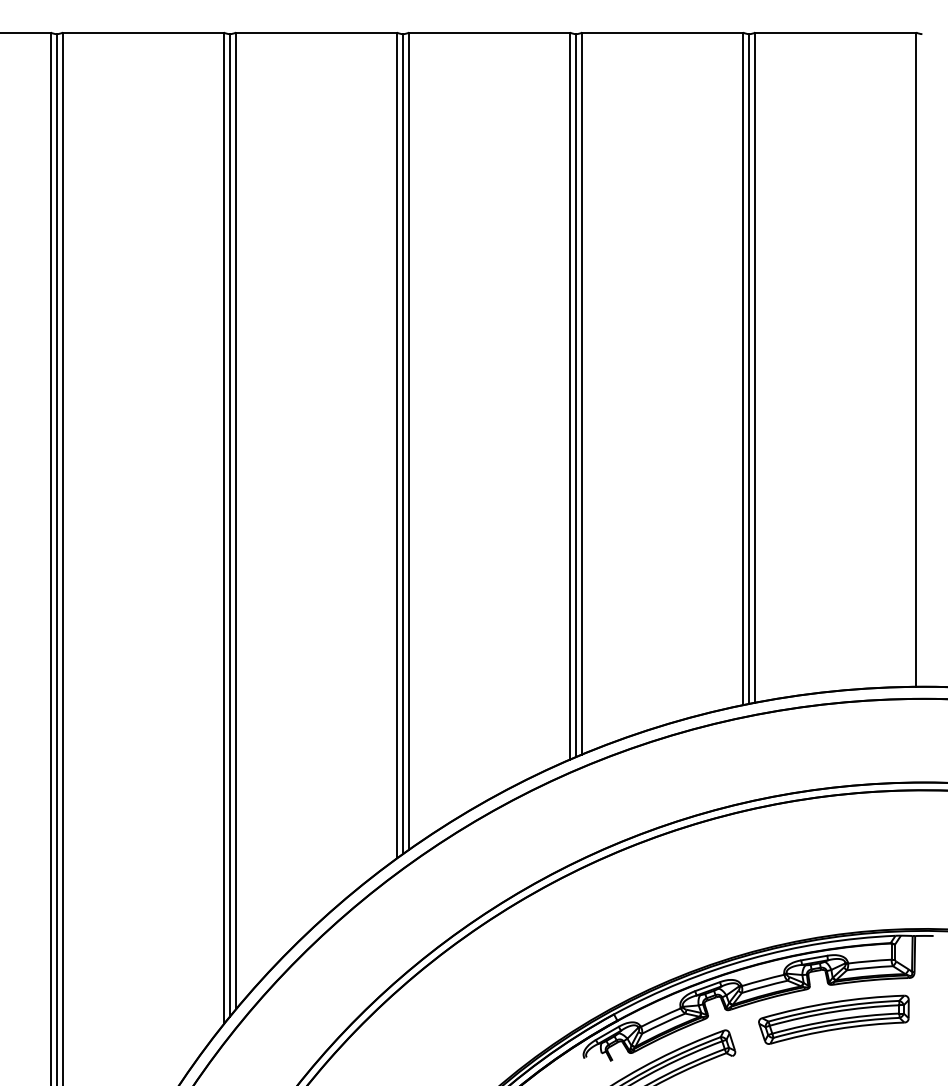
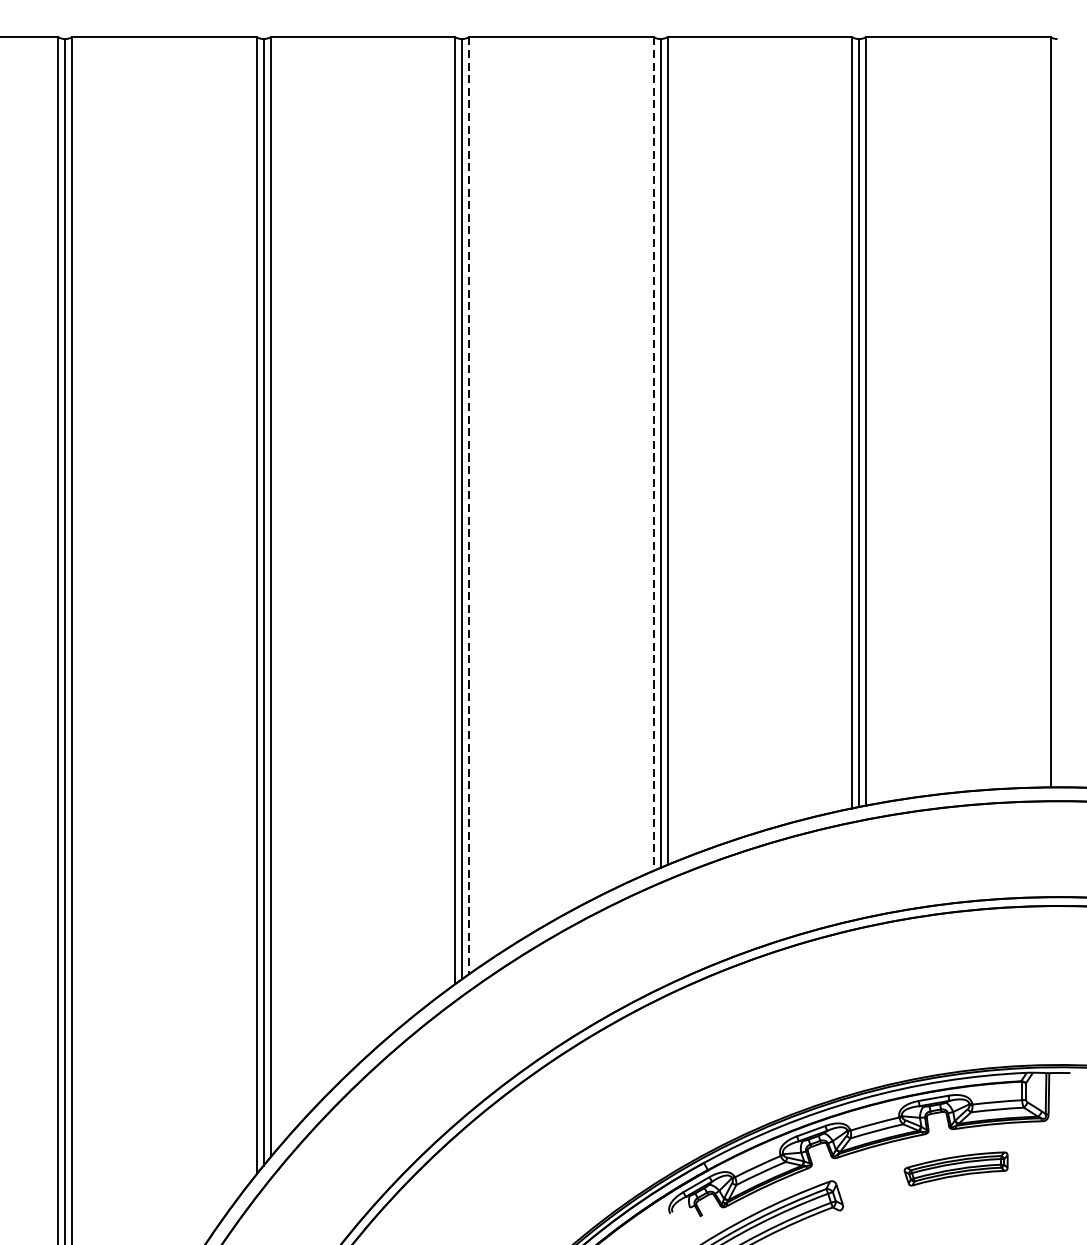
line: (570, 396) -> (654, 454), solid -> dashed
line: (409, 441) -> (469, 506), solid -> dashed
part: (833, 1019) -> (955, 1168), size x0.6

